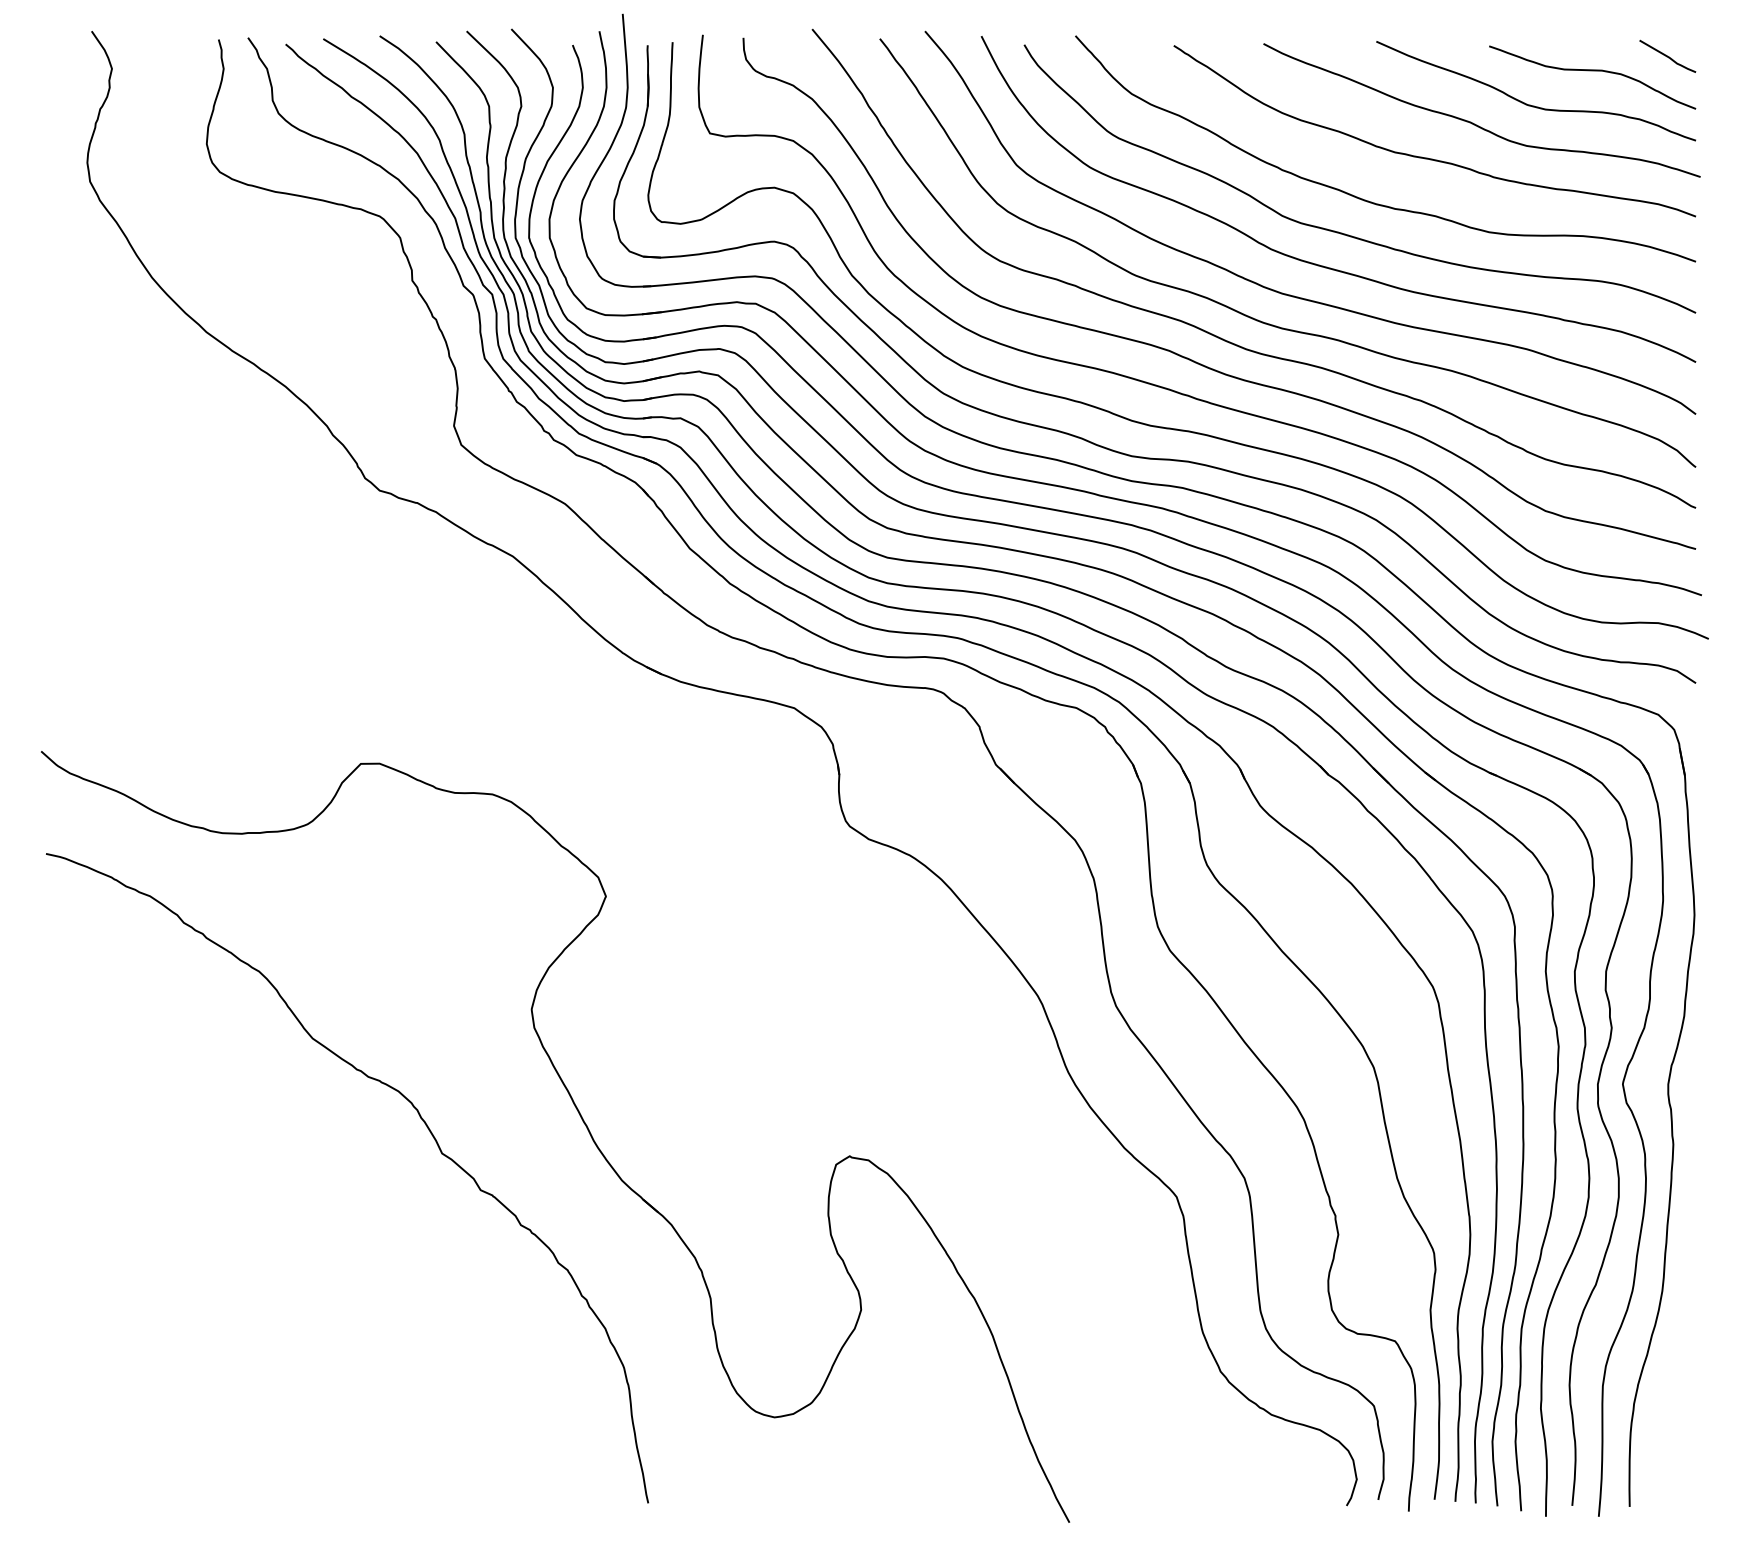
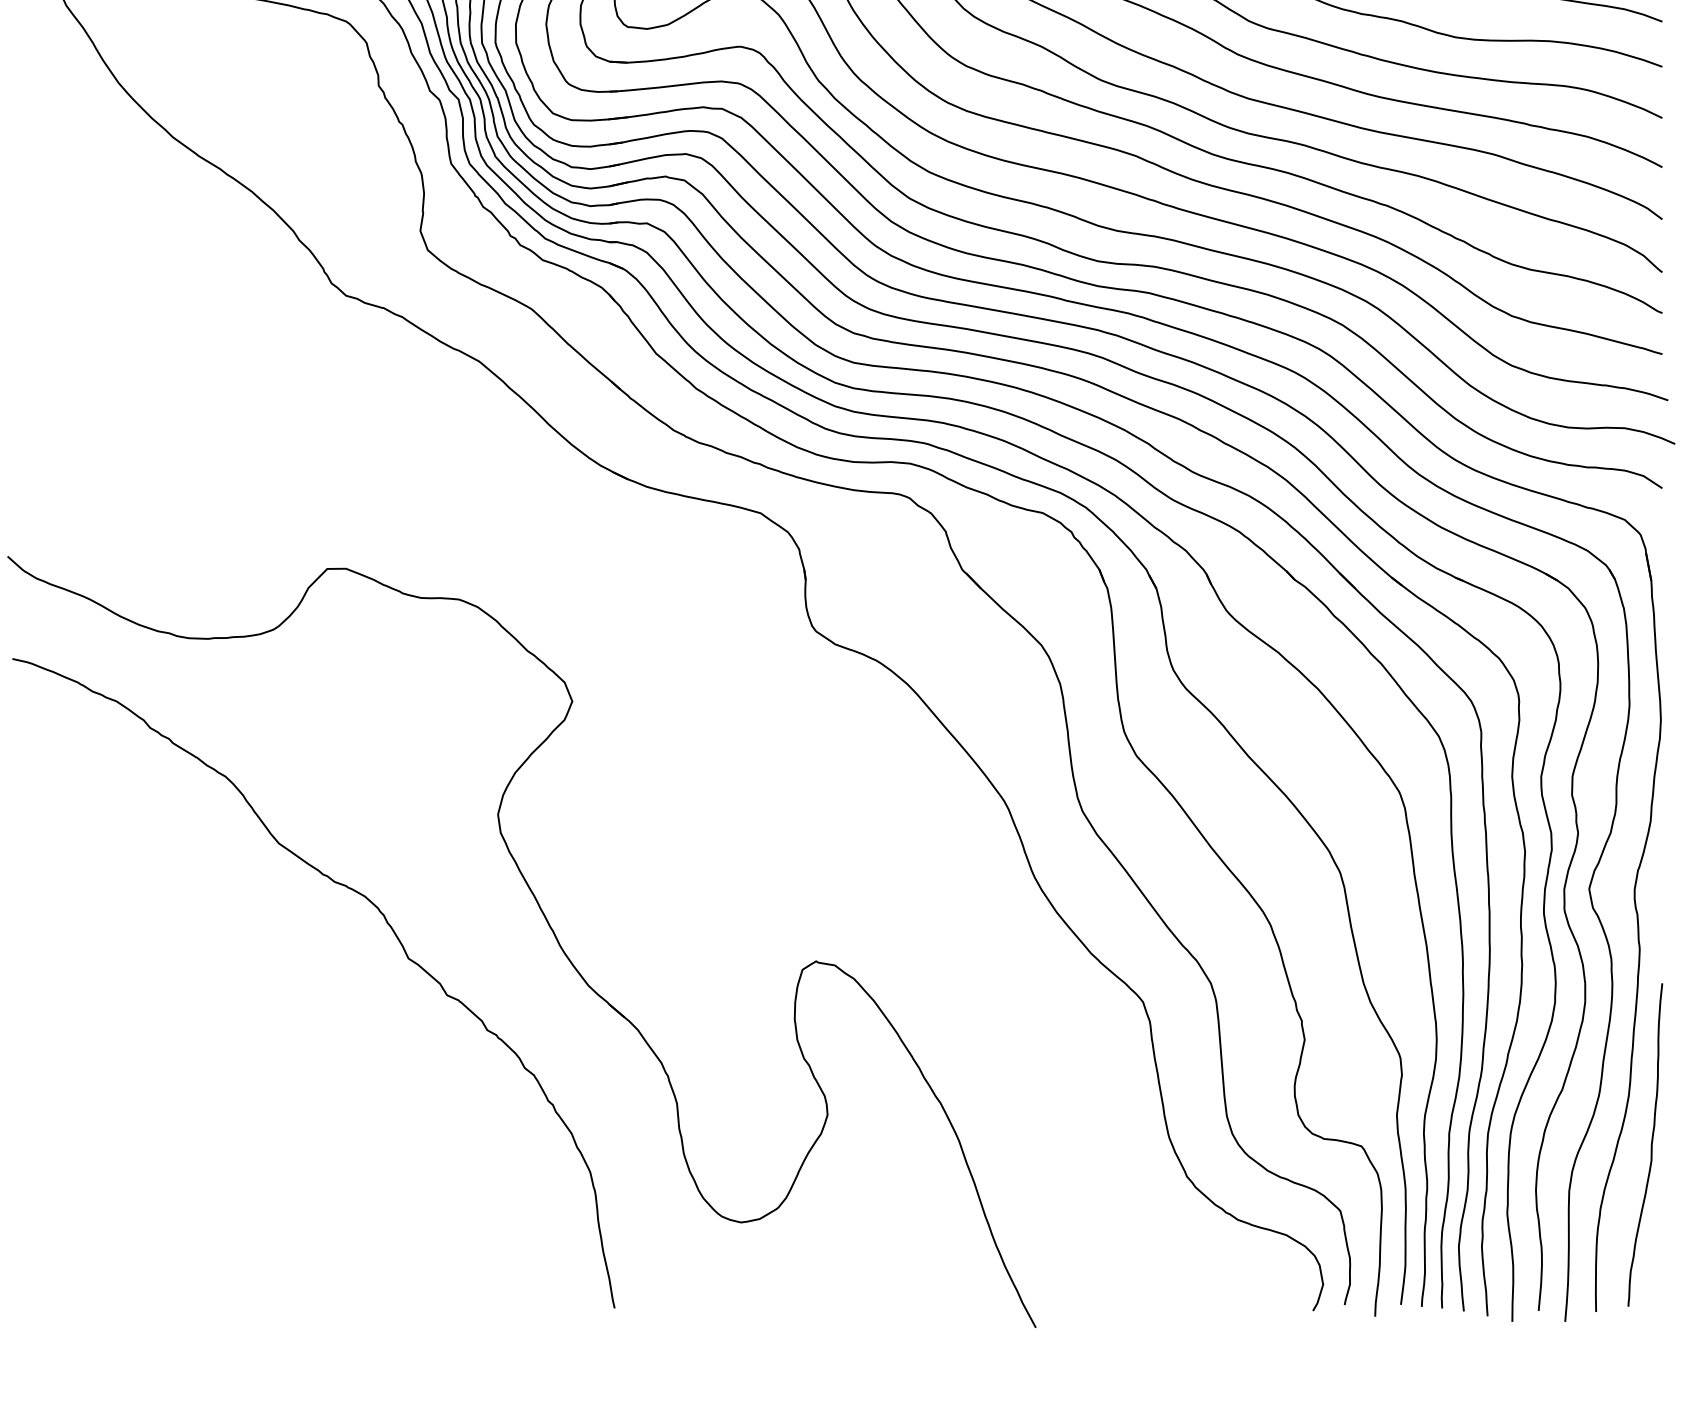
curve: (1684, 1339) -> (1650, 1144), added

